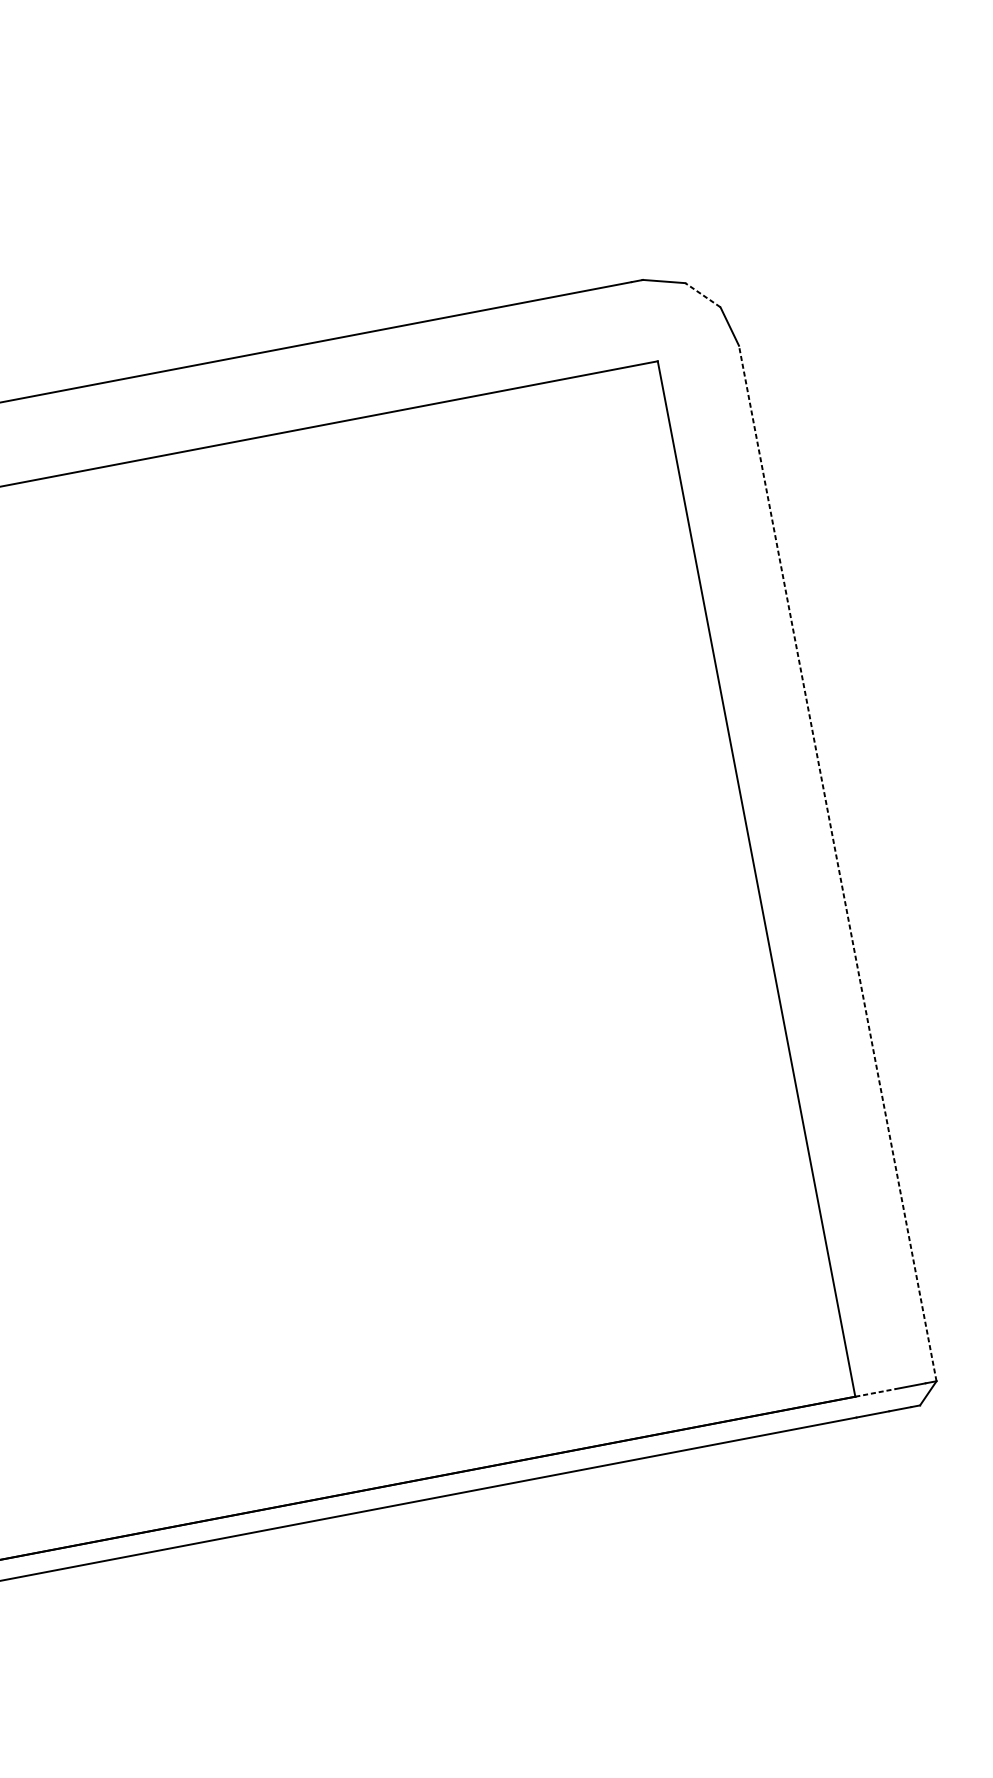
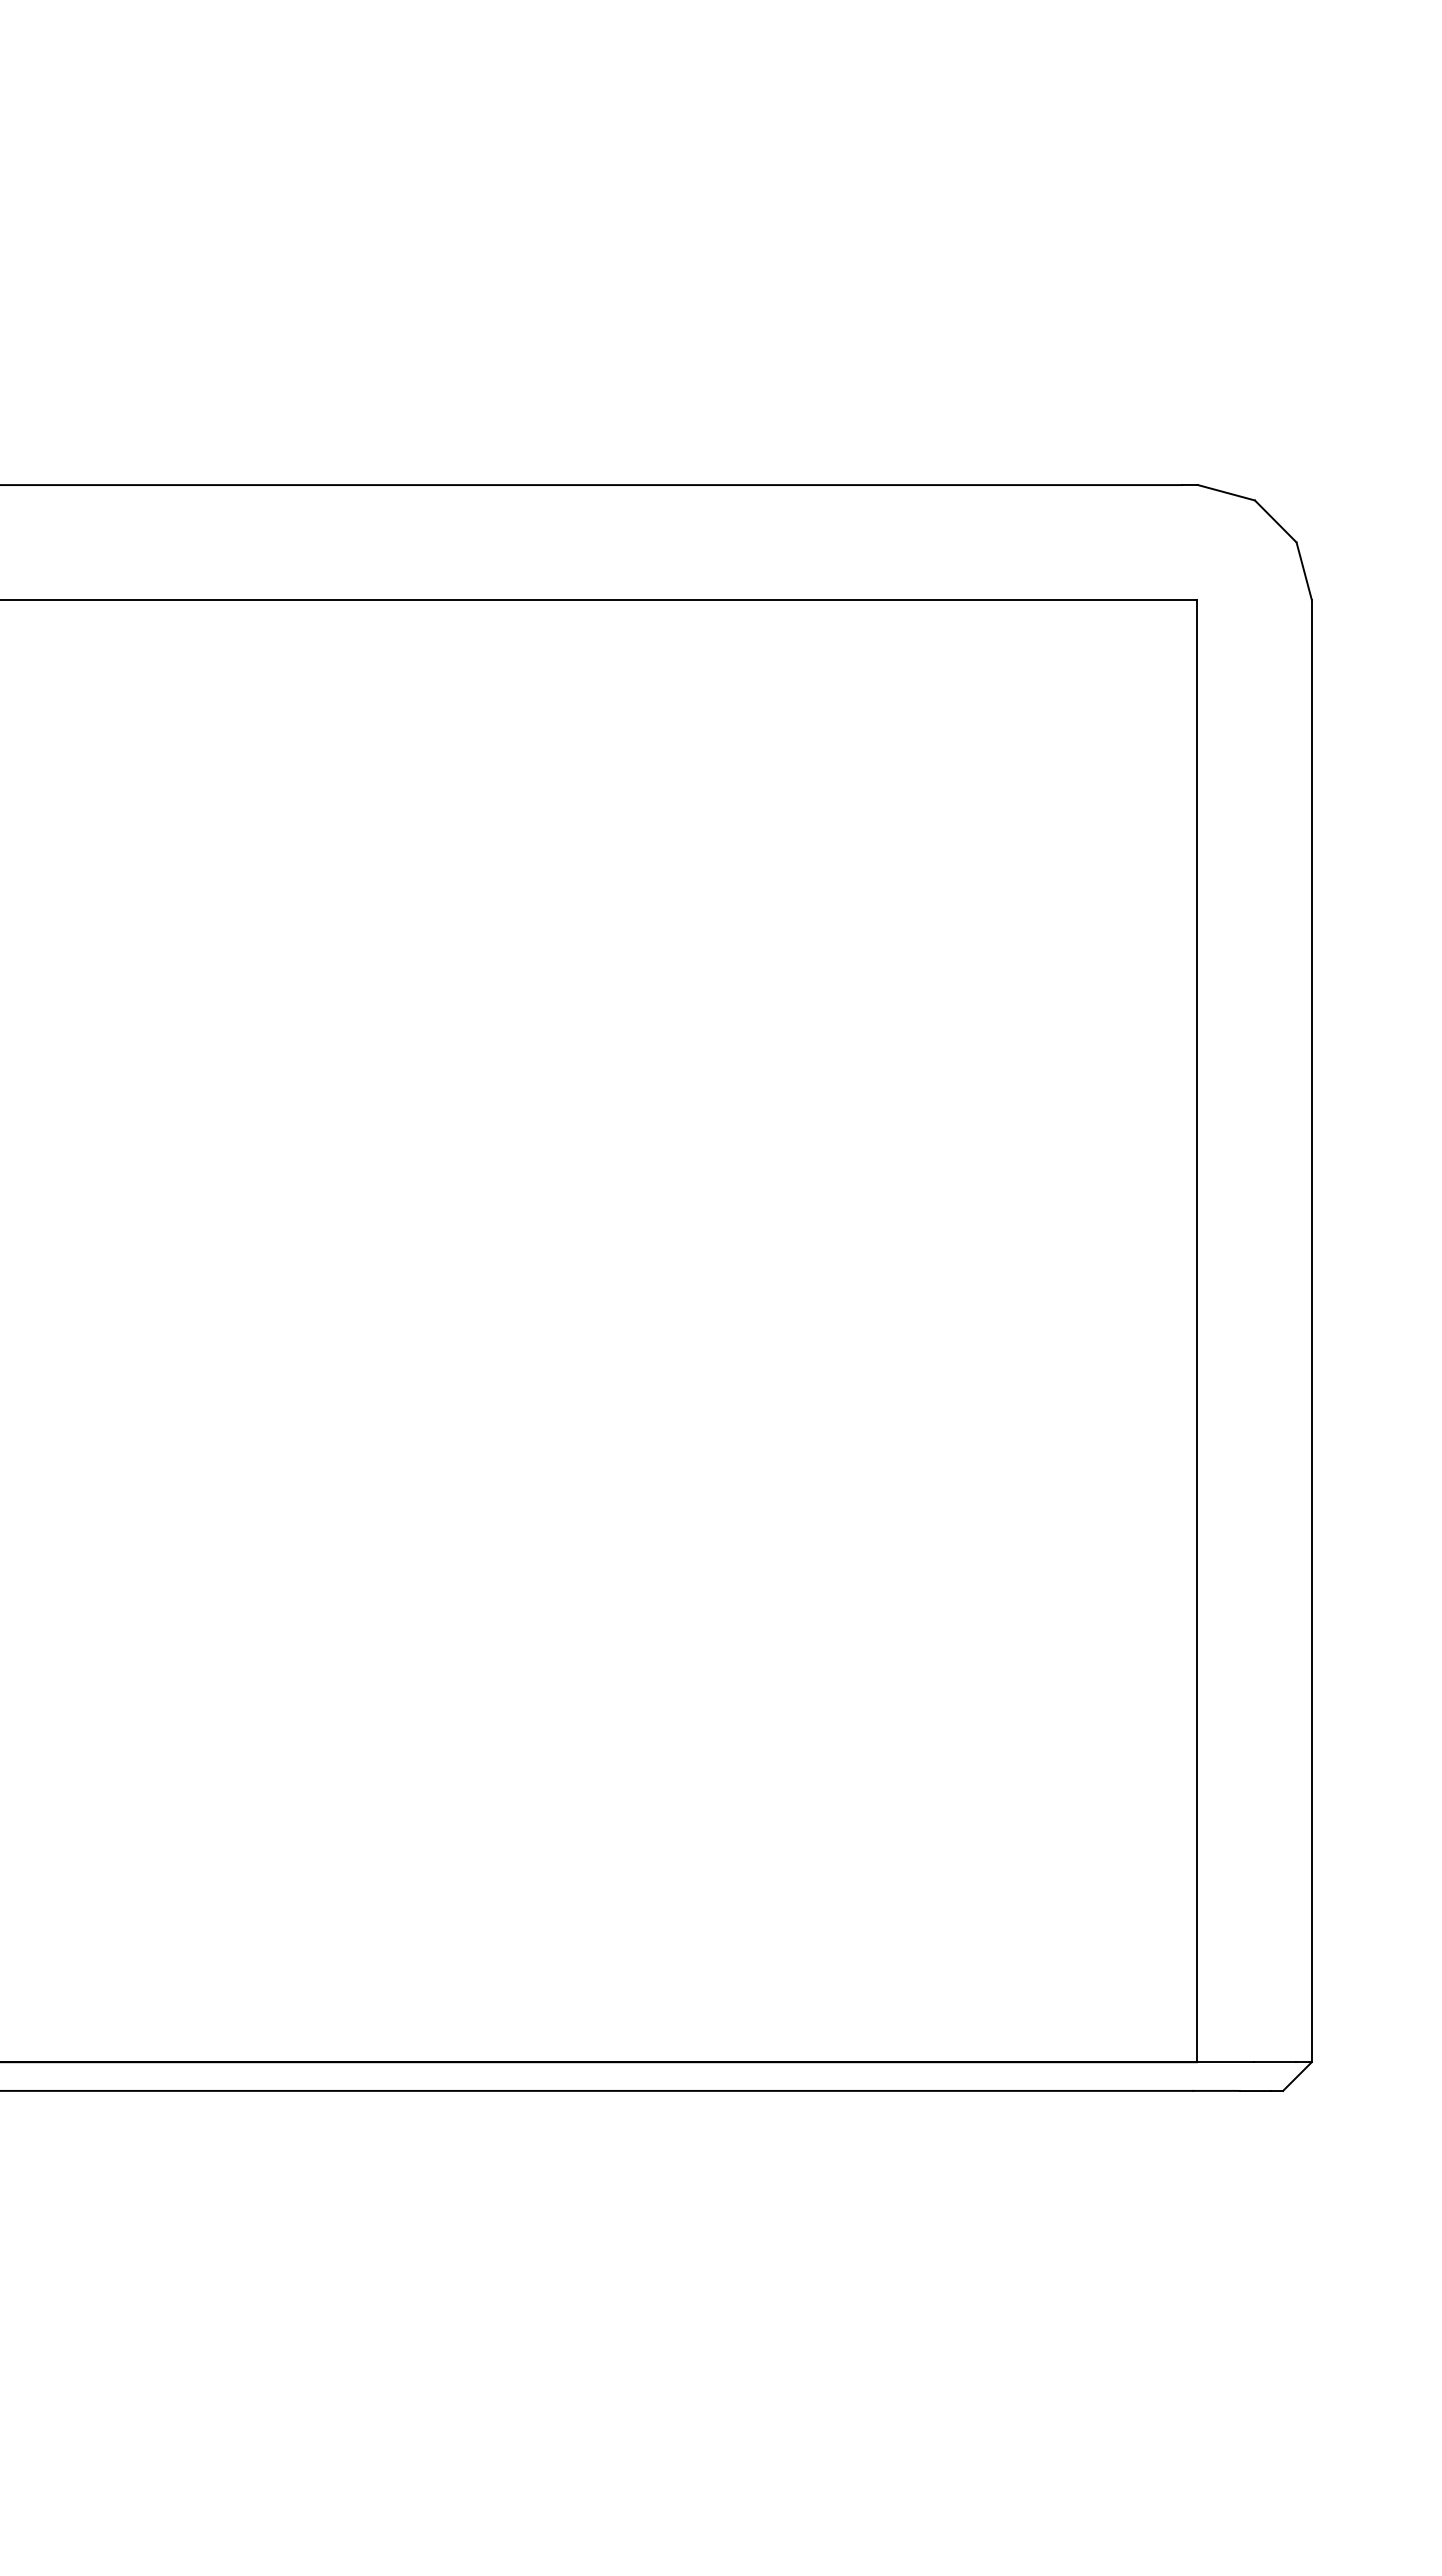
line: (702, 295) -> (1275, 521), dashed -> solid
line: (837, 863) -> (1311, 1330), dashed -> solid
line: (875, 1393) -> (1225, 2062), dashed -> solid

